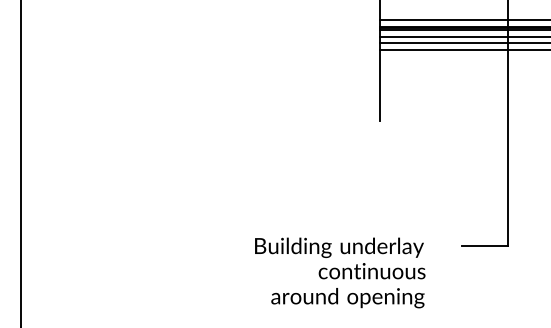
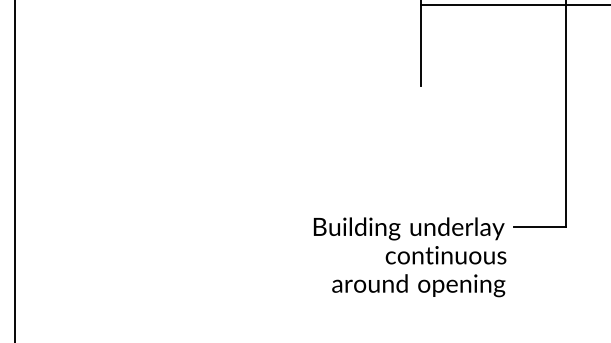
text: (340, 272) -> (410, 256), moved

